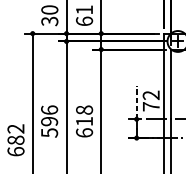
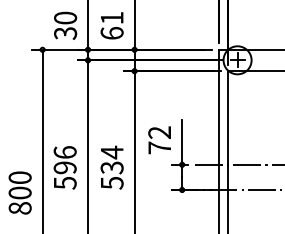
text: (151, 101) -> (159, 140), moved
line: (136, 102) -> (182, 142), dashed -> solid
text: (84, 121) -> (111, 167), 618 -> 534
text: (15, 139) -> (19, 192), 682 -> 800

